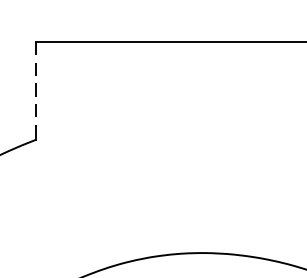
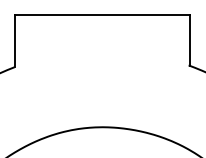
line: (35, 91) -> (14, 41), dashed -> solid

